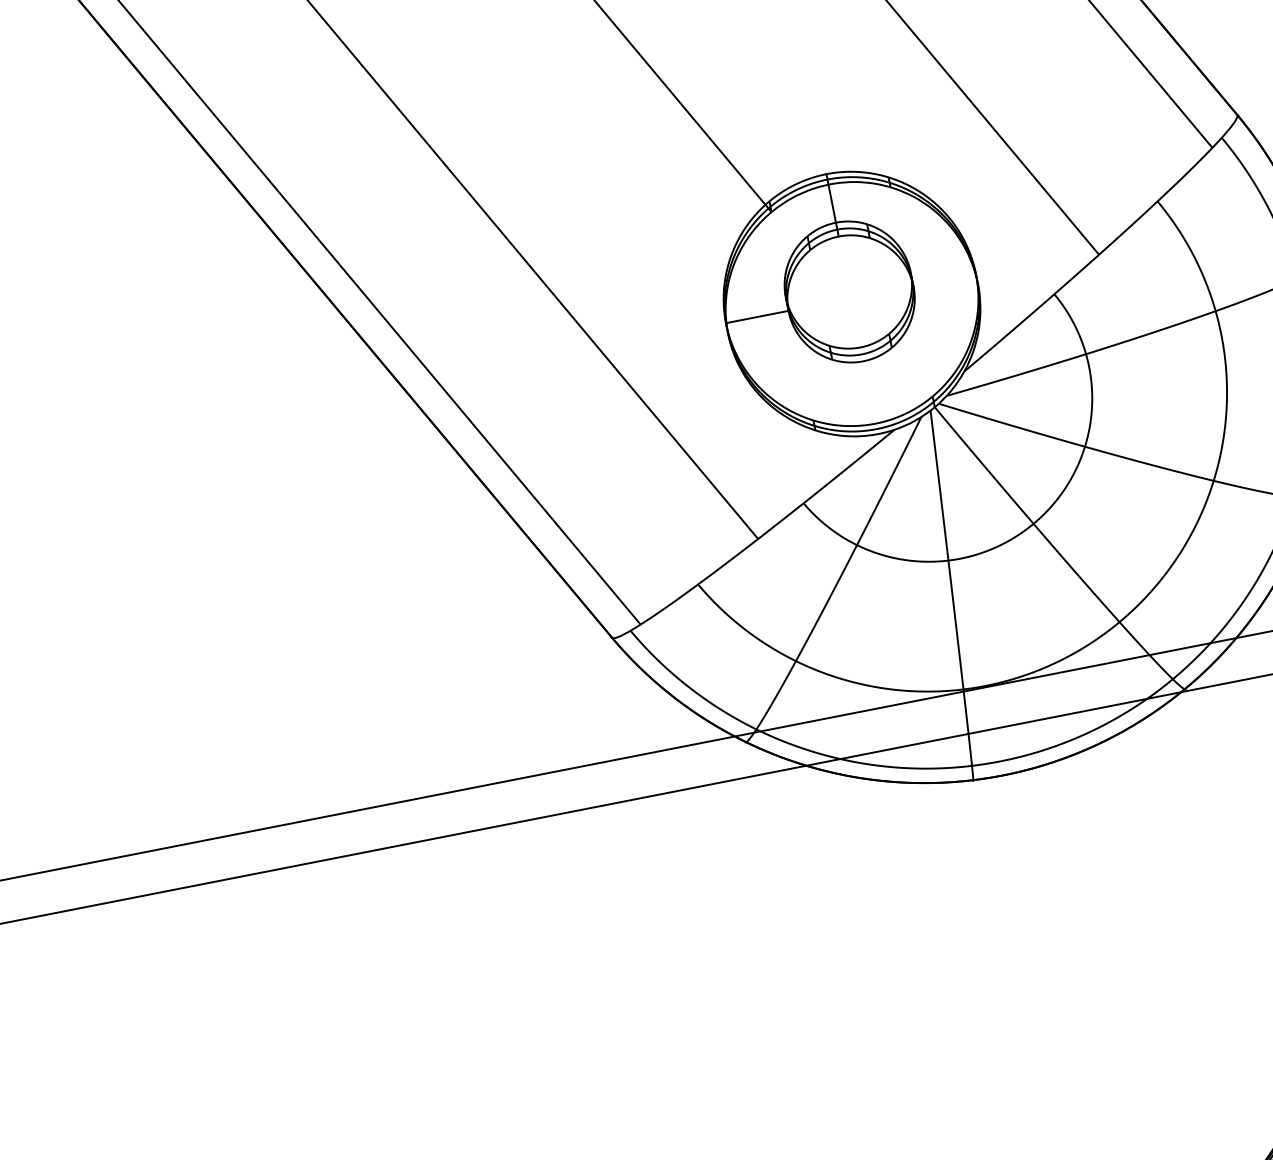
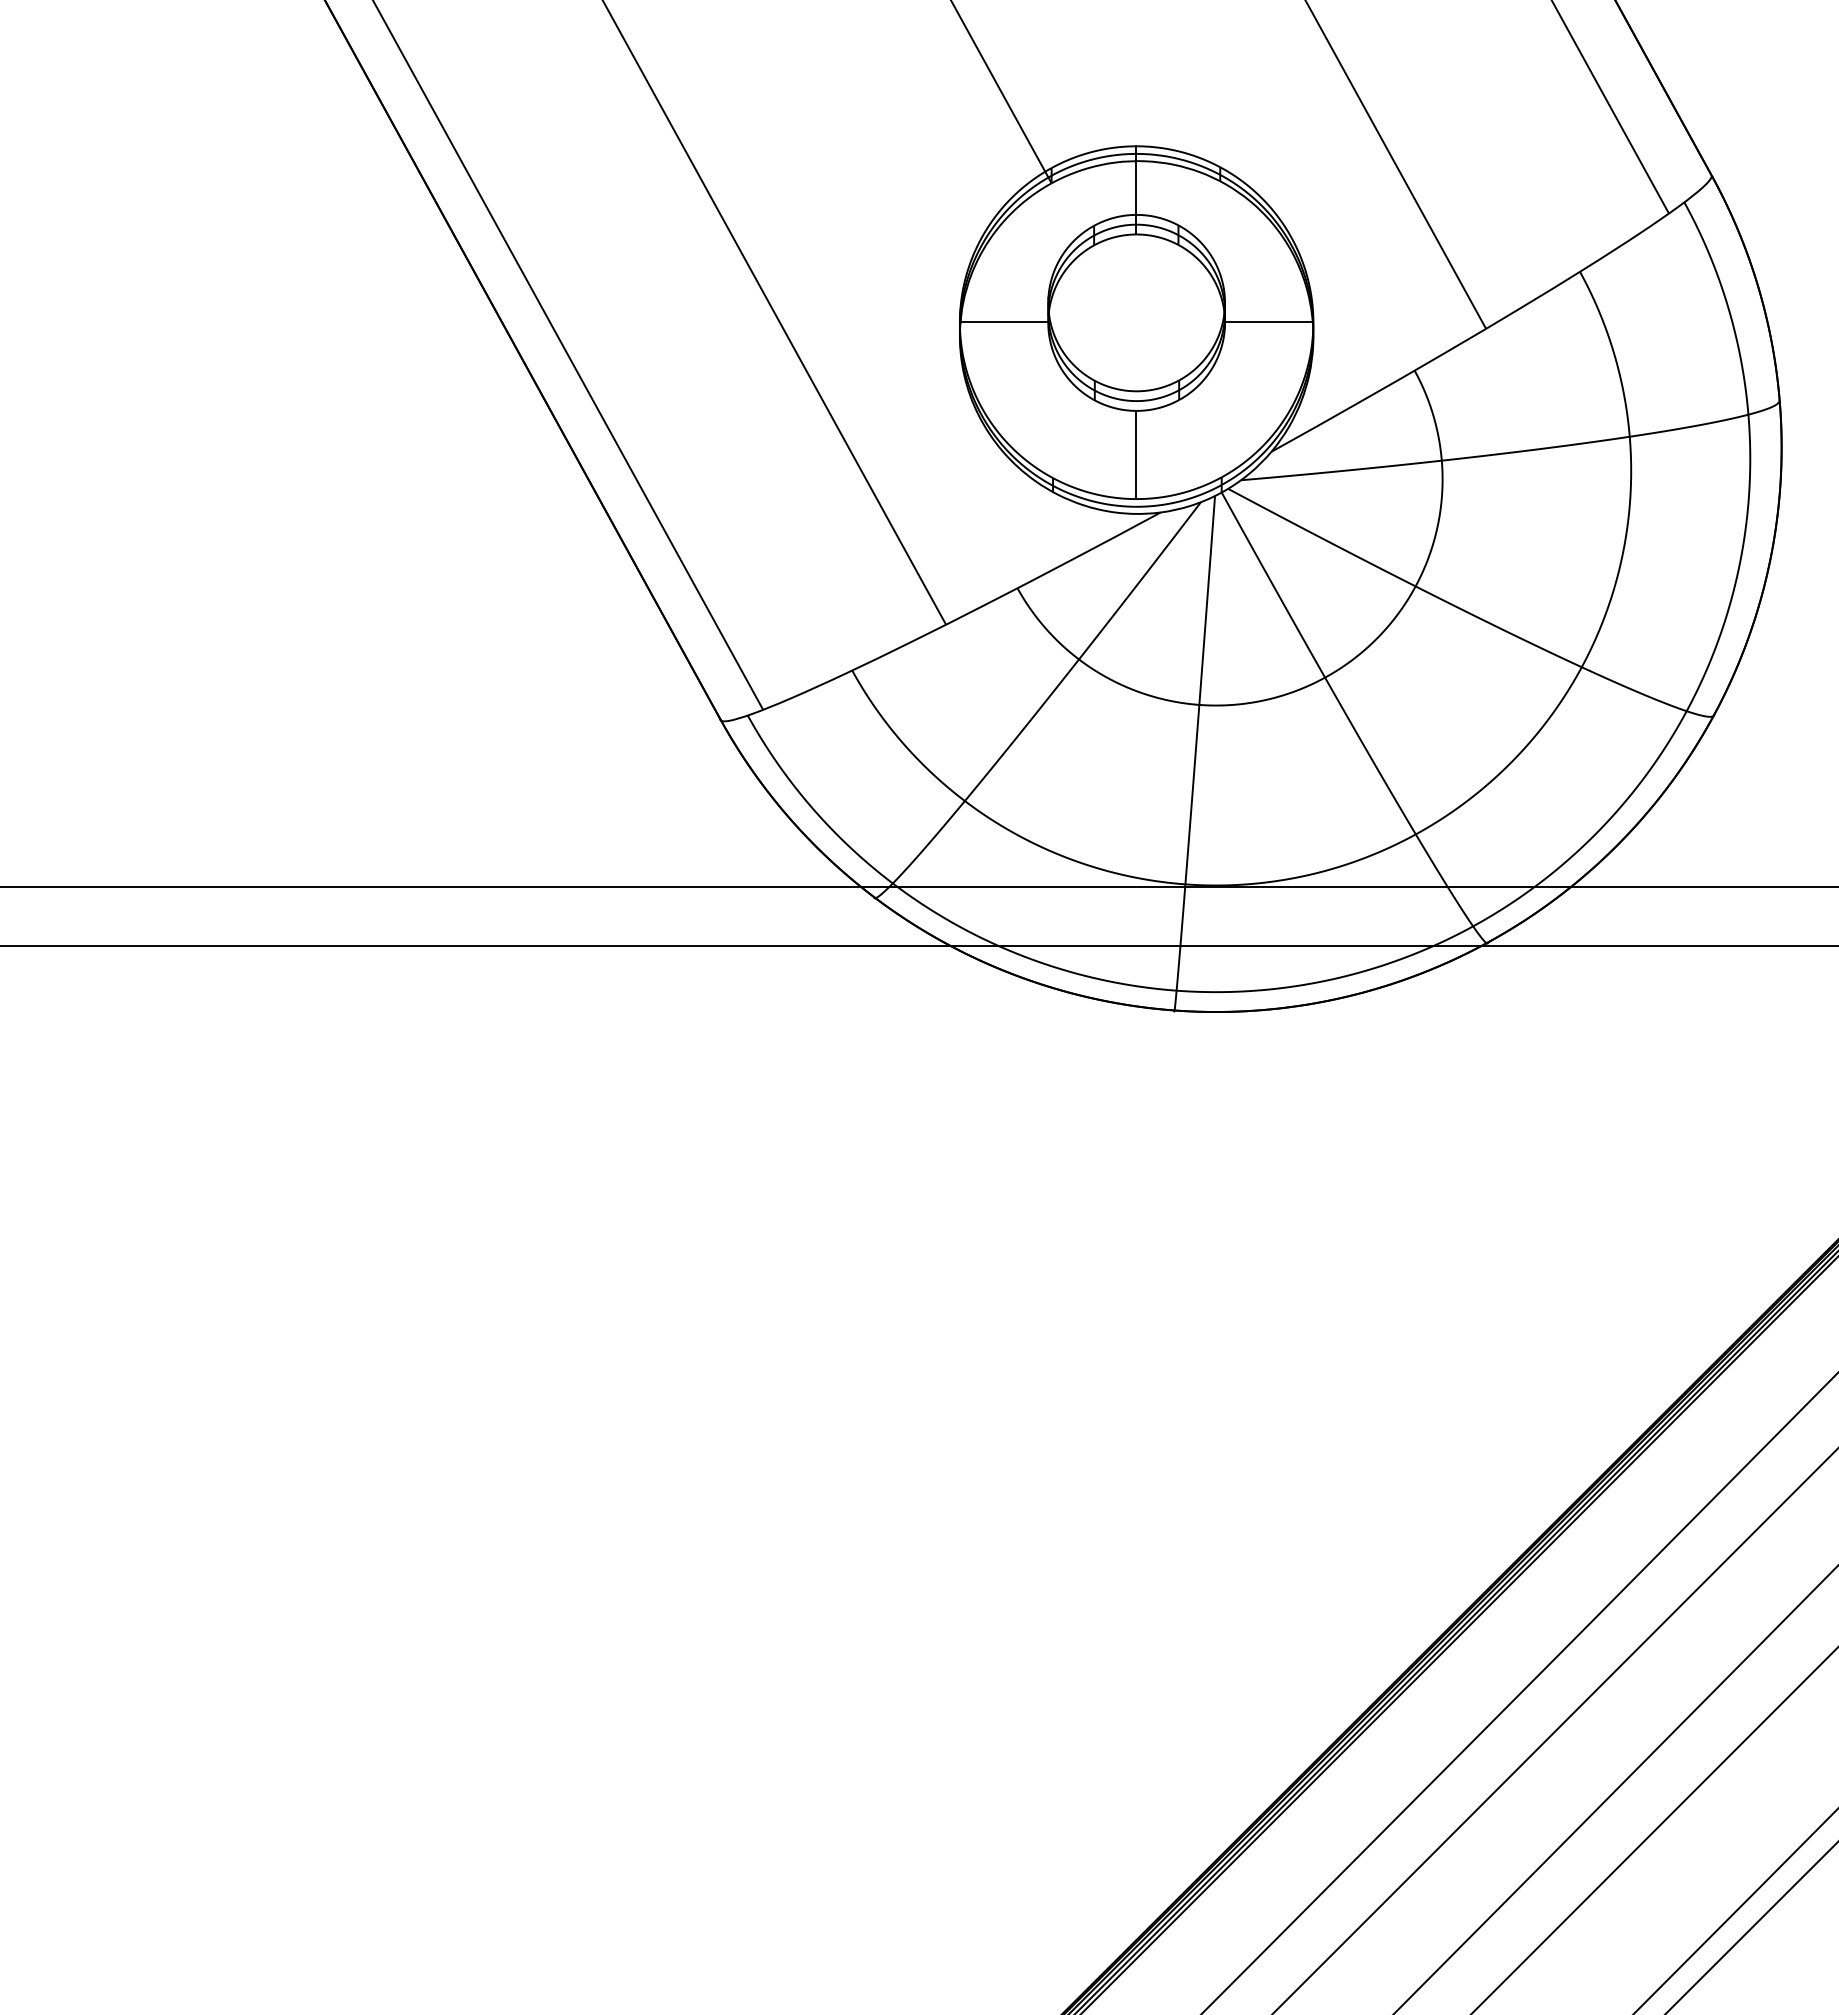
line: (944, 280) -> (1269, 322), added
line: (869, 392) -> (1136, 454), added

